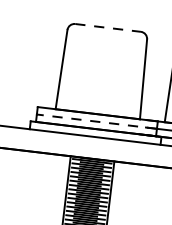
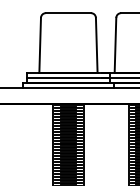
line: (108, 28) -> (68, 13), dashed -> solid
line: (95, 120) -> (67, 77), dashed -> solid

